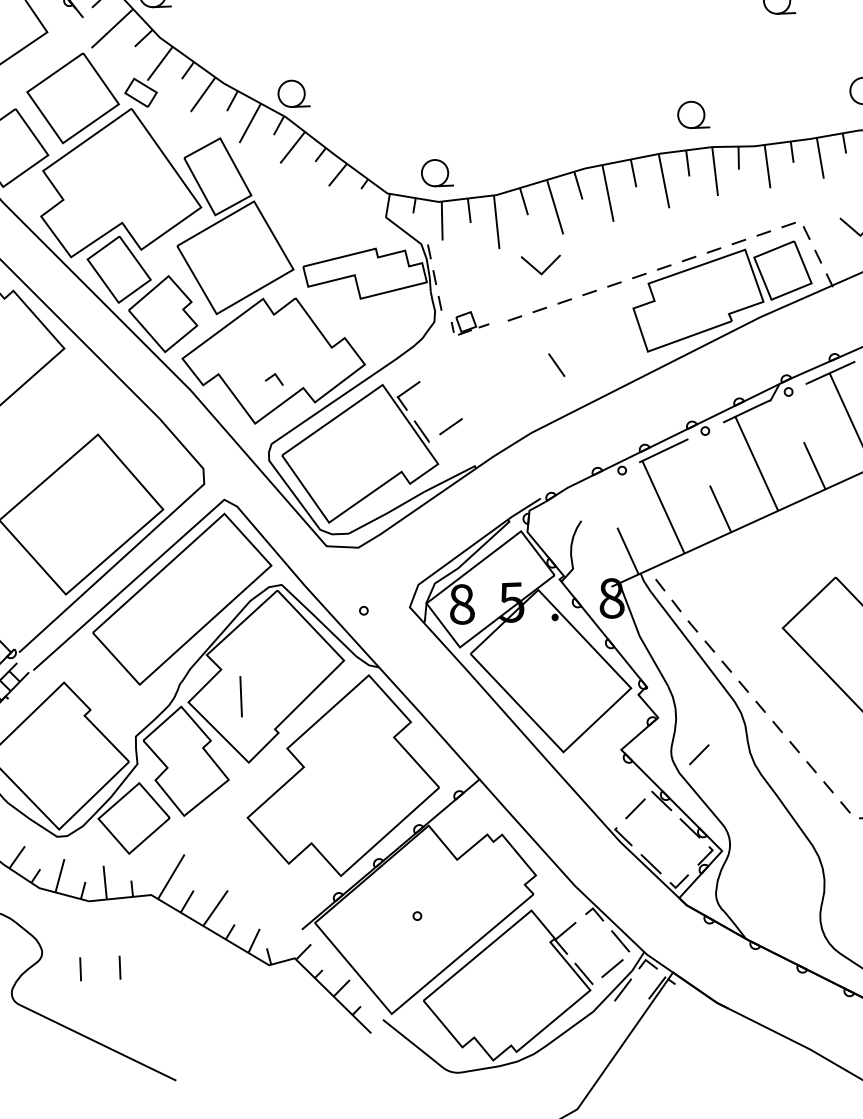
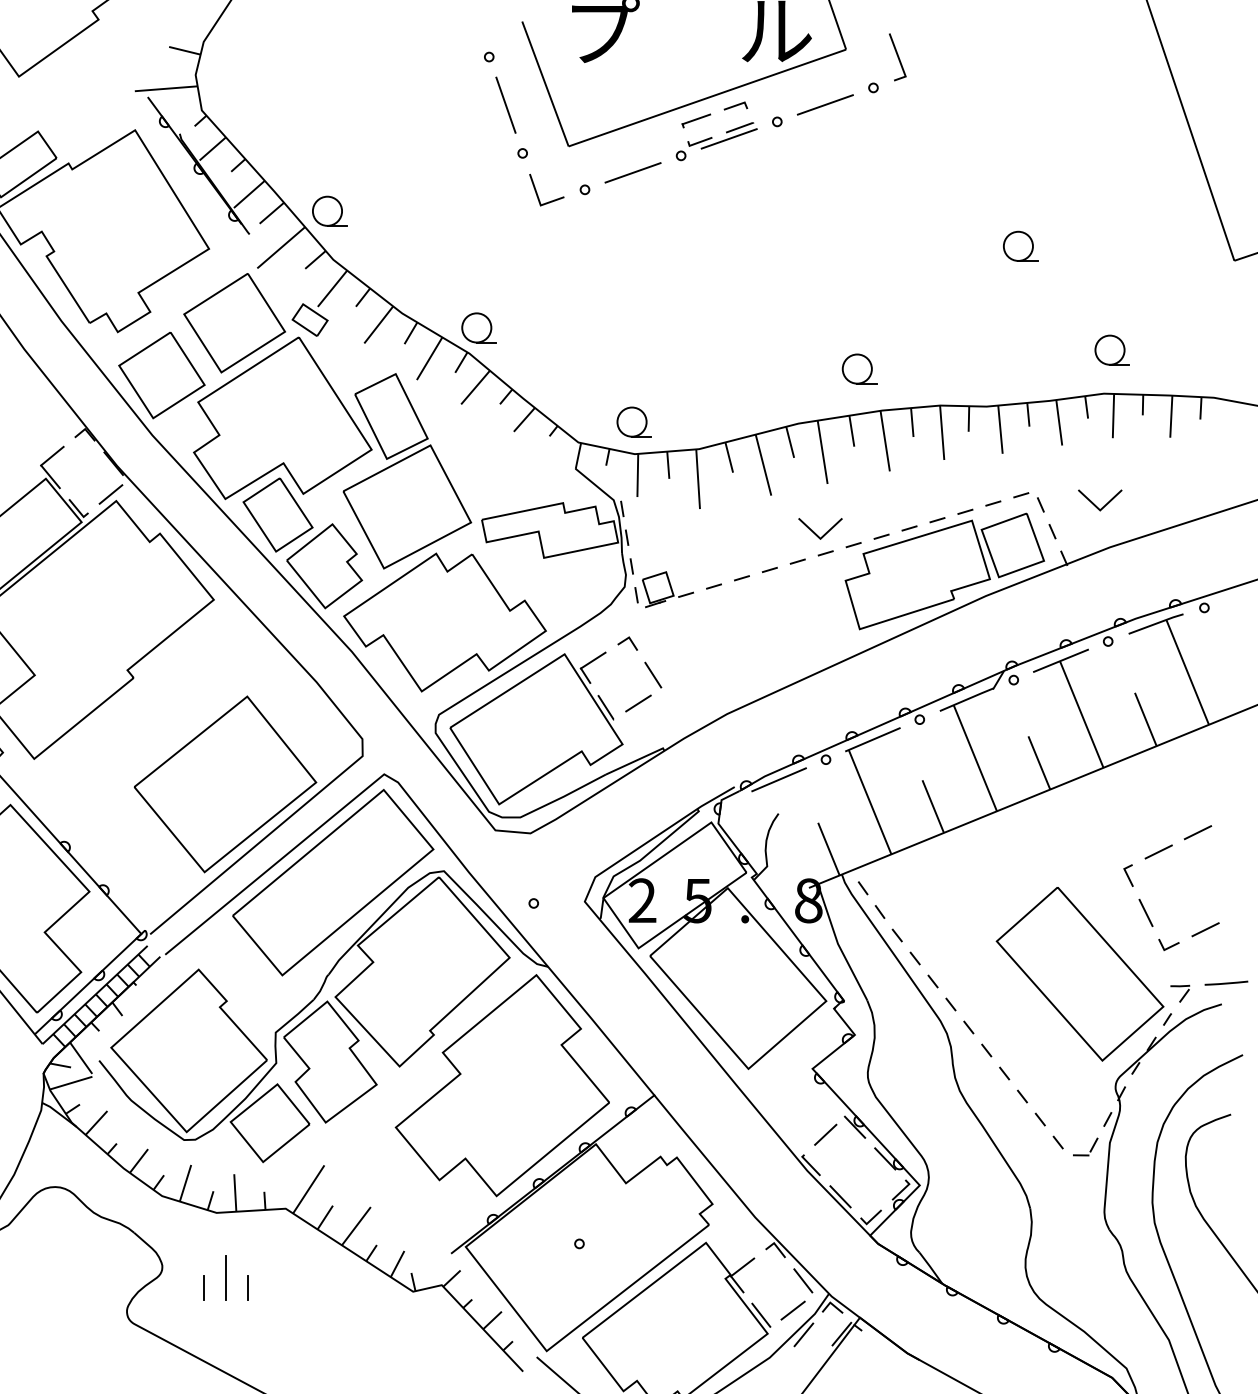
part: (693, 114) -> (859, 368), moved
line: (536, 268) -> (815, 532), moved
part: (469, 322) -> (663, 589), size x1.43
line: (556, 364) -> (653, 674), moved
line: (272, 376) -> (626, 640), moved
line: (580, 490) -> (778, 779), added
text: (461, 604) -> (642, 900), 8 -> 2
line: (240, 696) -> (225, 1277), moved
line: (699, 754) -> (898, 1077), removed

